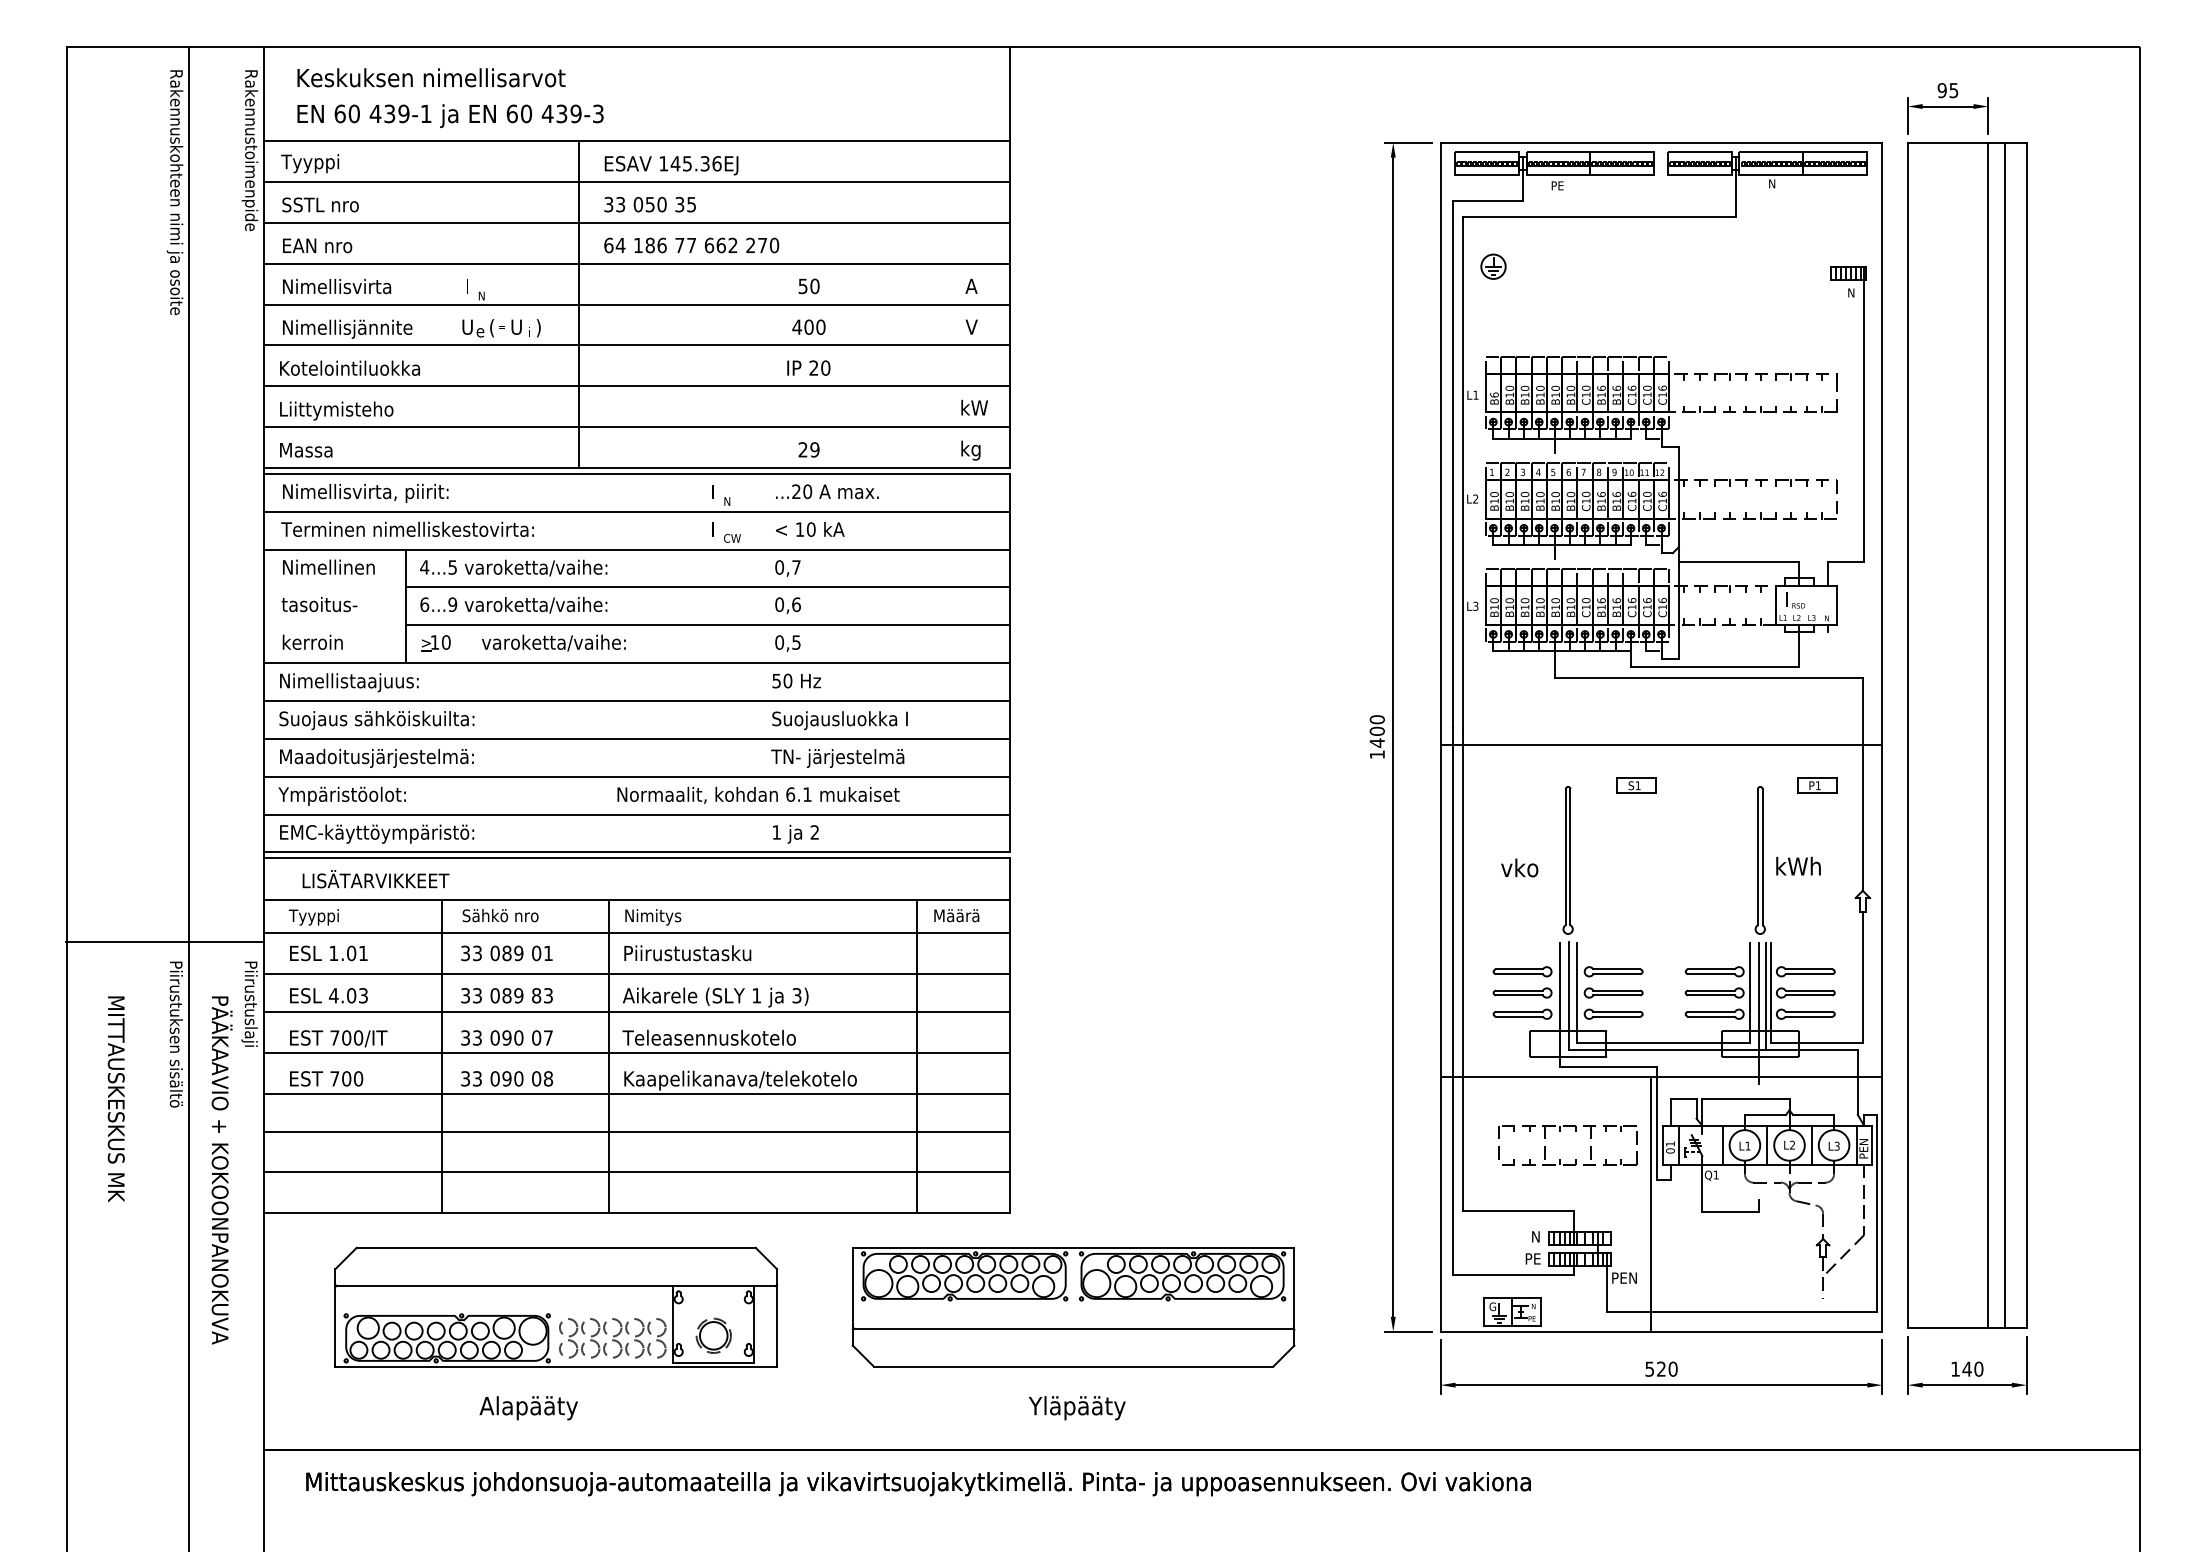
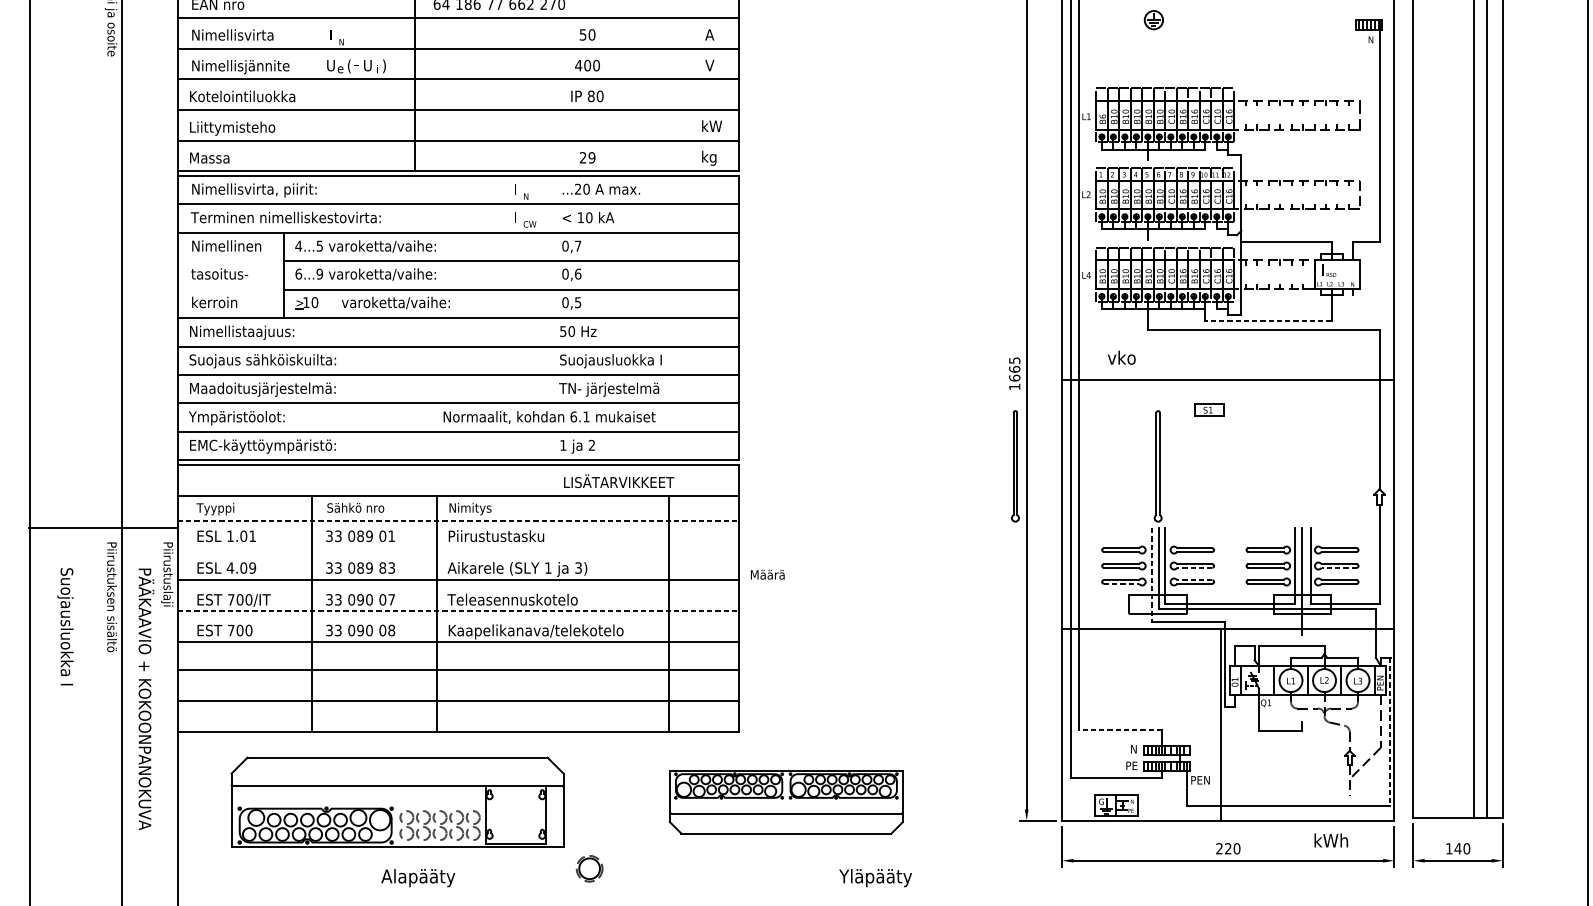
part: (1493, 266) -> (1153, 19), moved
text: (813, 367) -> (590, 95), 20 -> 80
text: (1475, 605) -> (1088, 274), L3 -> L4
line: (1714, 667) -> (1268, 321), solid -> dashed
text: (1376, 731) -> (1014, 369), 1400 -> 1665
part: (1817, 785) -> (1345, 410), removed
part: (1759, 860) -> (1014, 466), moved
text: (1798, 865) -> (1331, 839), moved
text: (1519, 867) -> (1121, 357), moved
text: (375, 879) -> (618, 481), moved
text: (956, 915) -> (767, 574), moved
line: (636, 933) -> (457, 521), solid -> dashed
line: (636, 974) -> (457, 552), removed
text: (362, 995) -> (251, 567), 4.03 -> 4.09
line: (1616, 995) -> (1194, 567), solid -> dashed
line: (1808, 995) -> (1338, 567), solid -> dashed
line: (1765, 996) -> (1306, 568), removed
line: (1560, 1005) -> (1152, 575), solid -> dashed
line: (1616, 1011) -> (1194, 579), solid -> dashed
line: (1519, 1016) -> (1121, 583), solid -> dashed
line: (636, 1052) -> (457, 610), solid -> dashed
text: (114, 1098) -> (65, 645), MITTAUSKESKUS MK -> Suojausluokka I
part: (1560, 1131) -> (1152, 670), removed
line: (1517, 1211) -> (1120, 730), solid -> dashed
line: (1877, 1213) -> (1390, 731), solid -> dashed
part: (1073, 1307) -> (786, 802), size x0.7
part: (713, 1335) -> (589, 868), moved
text: (1649, 1368) -> (1219, 848), 520 -> 220
text: (528, 1408) -> (418, 878), moved
text: (1077, 1408) -> (875, 878), moved

